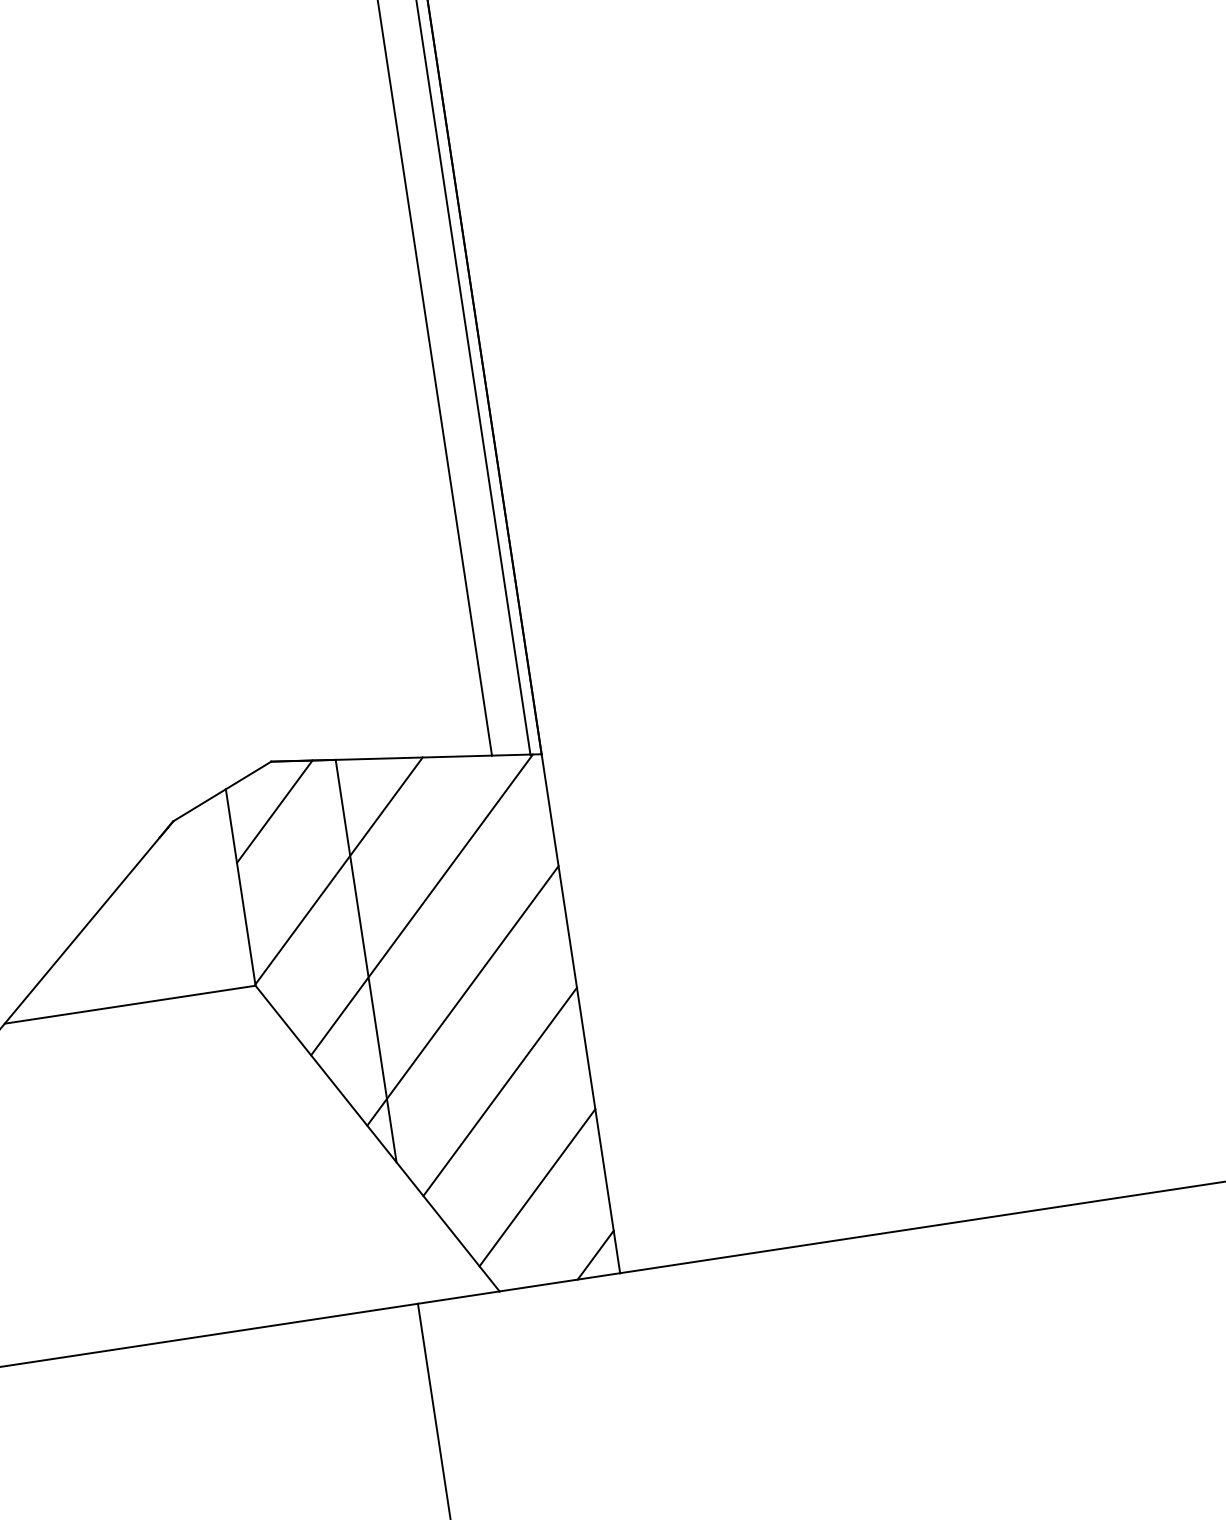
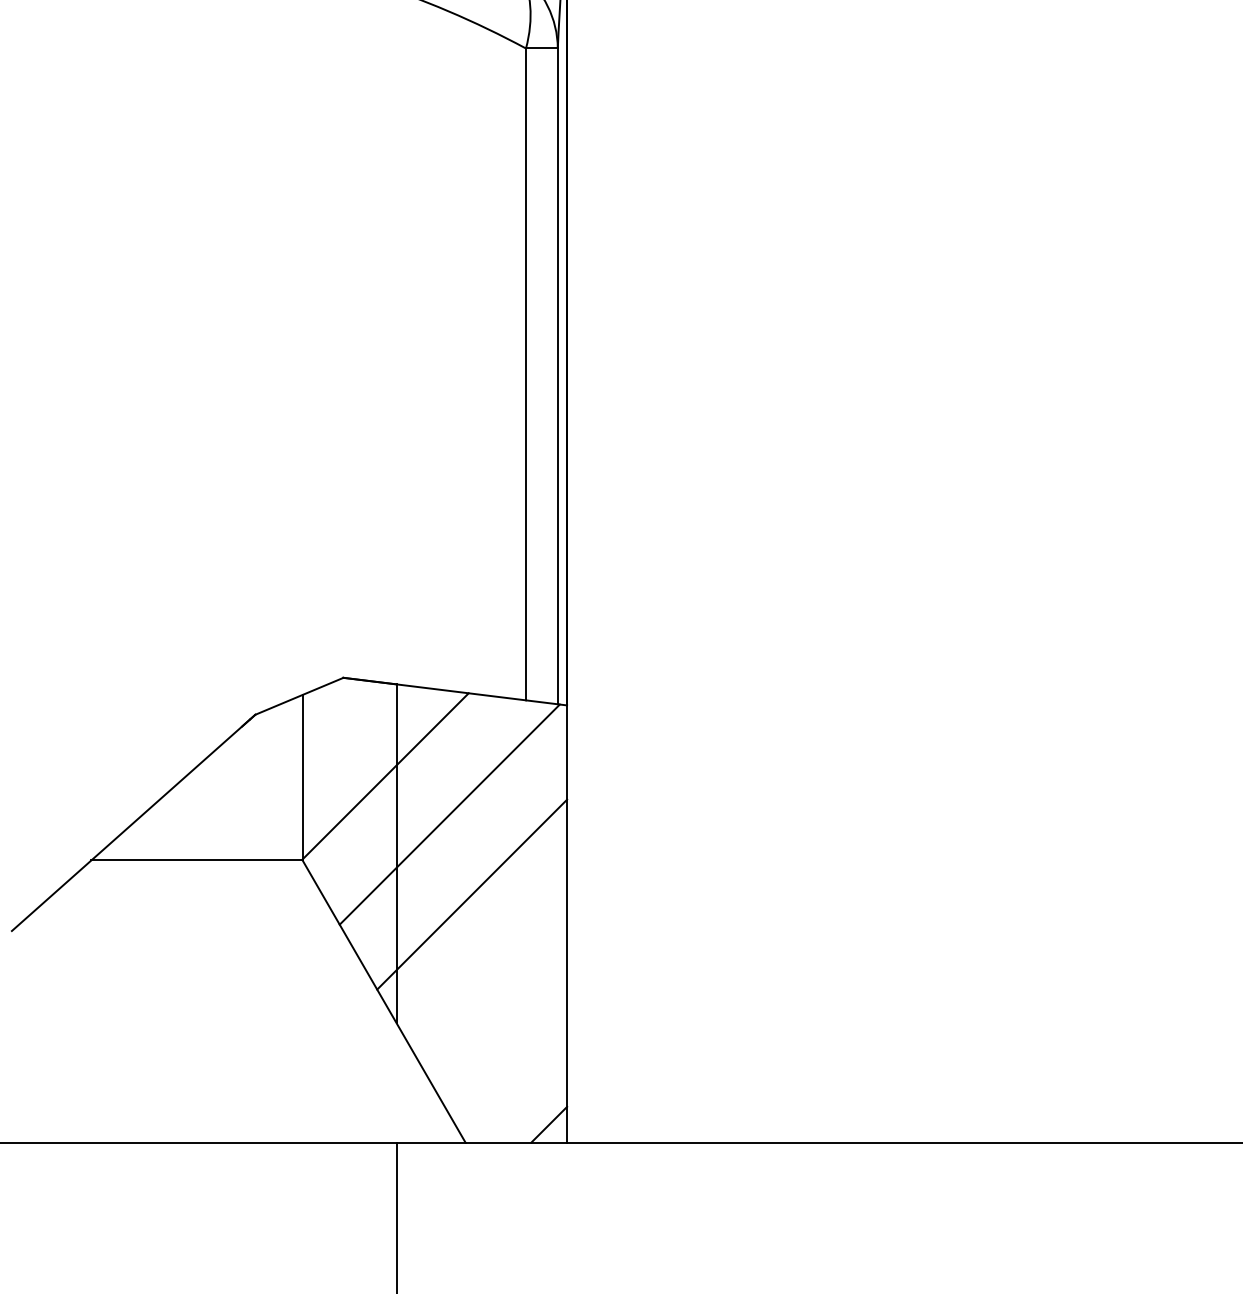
line: (274, 811) -> (339, 719), removed
line: (499, 1092) -> (490, 978), removed
line: (537, 1187) -> (509, 1061), removed

